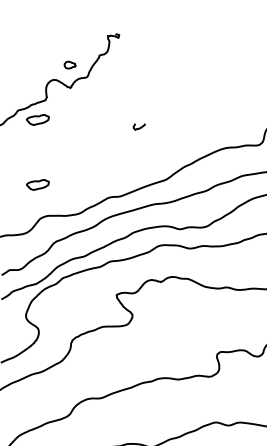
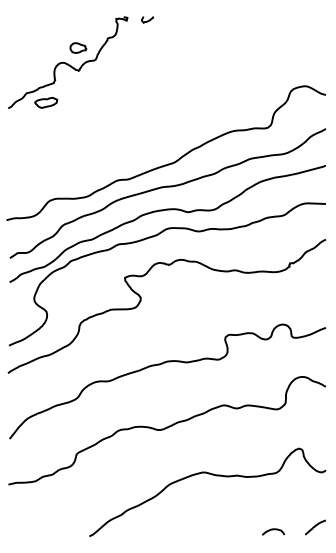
part: (70, 64) -> (78, 47), size x1.43
curve: (139, 127) -> (147, 20), moved
part: (38, 184) -> (46, 167), removed

